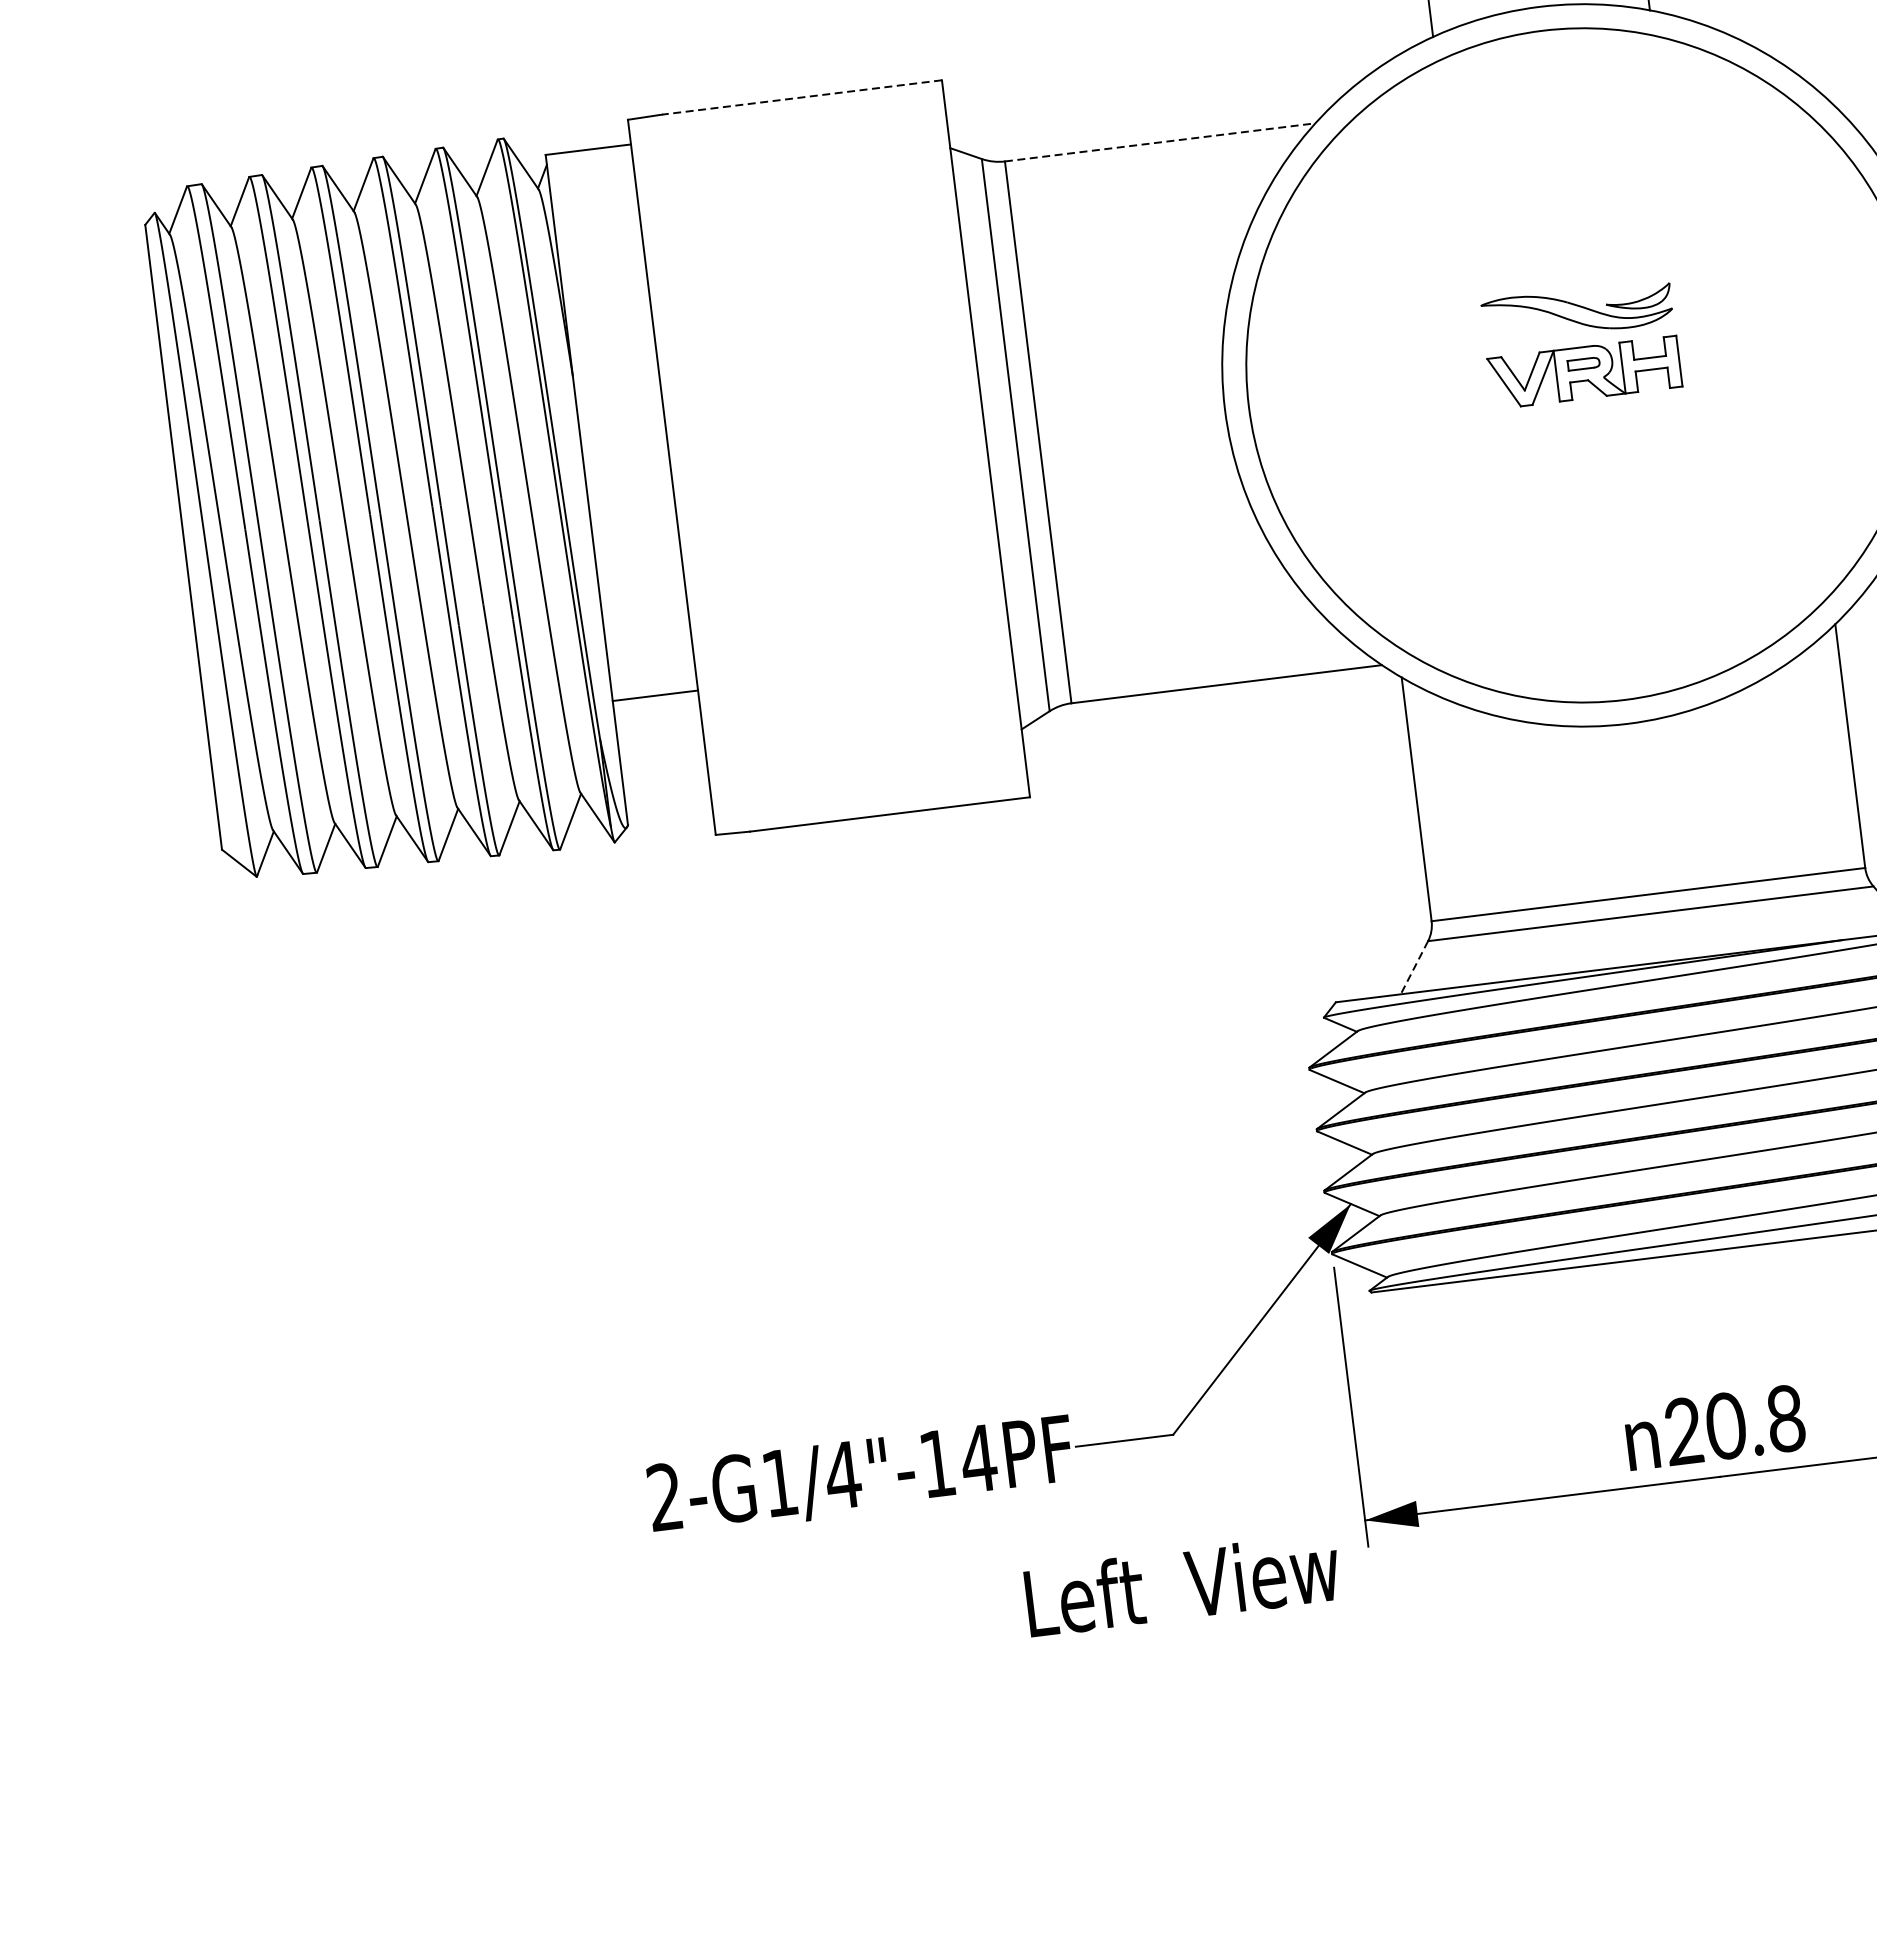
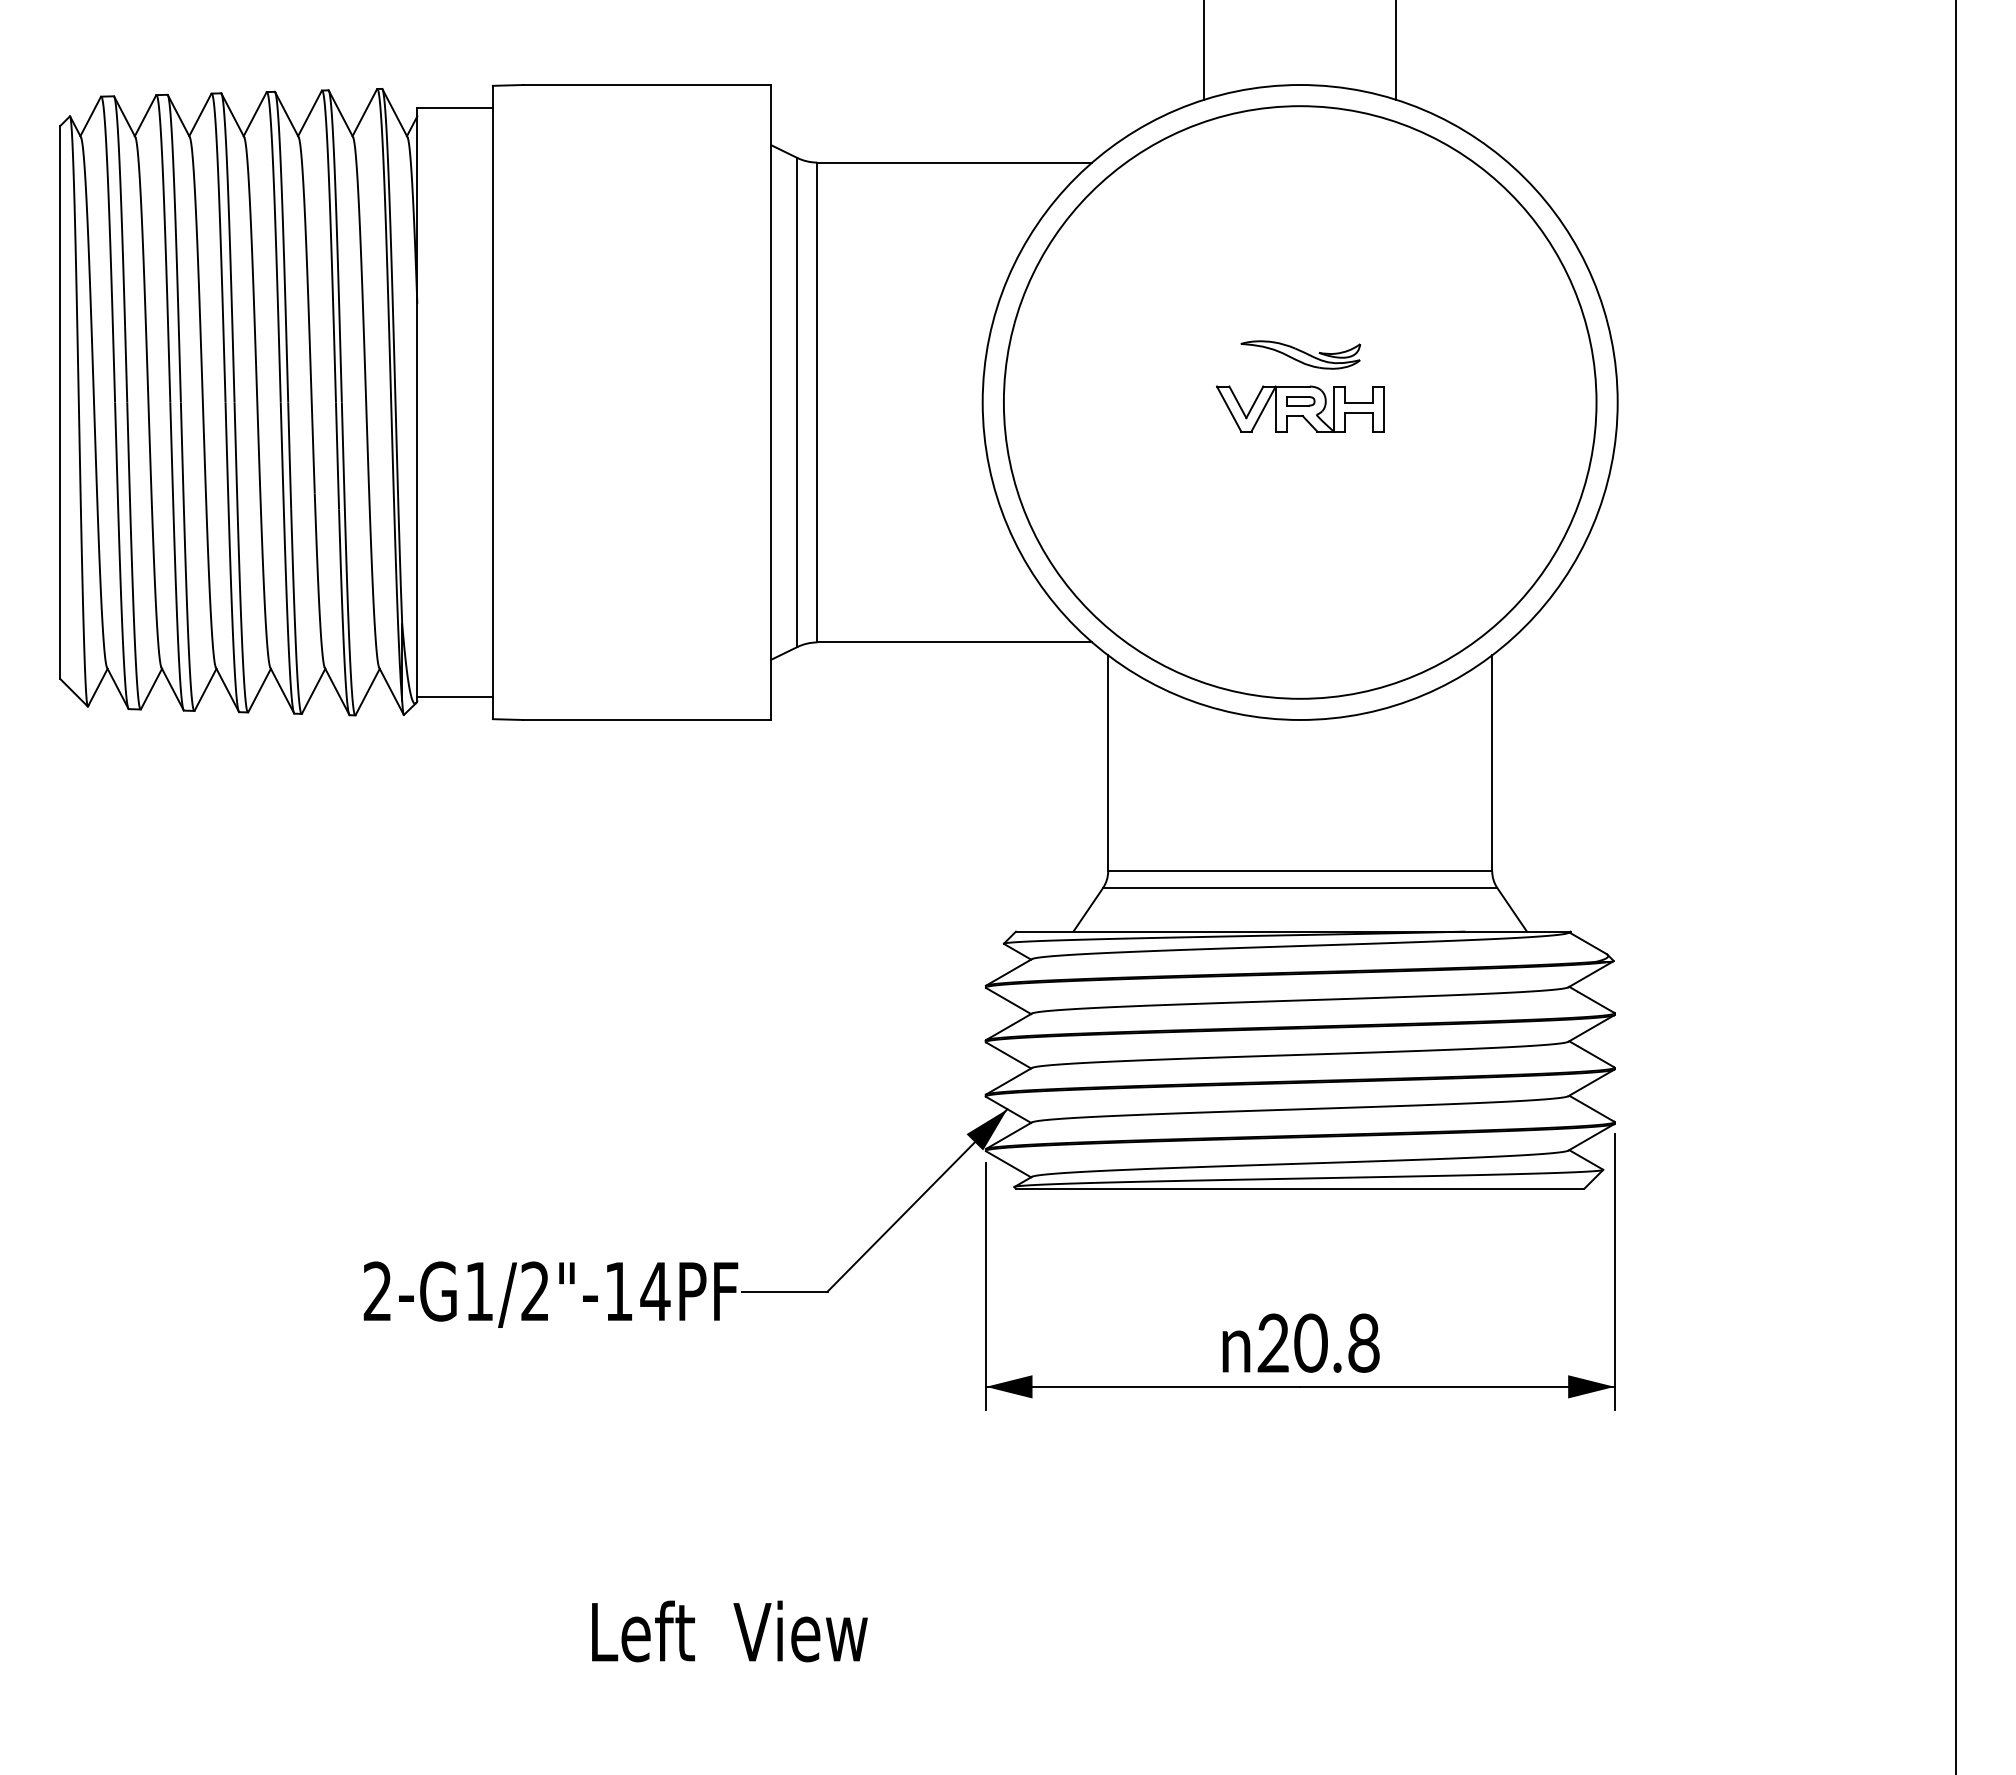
line: (802, 97) -> (647, 85), dashed -> solid
line: (1160, 142) -> (955, 162), dashed -> solid
part: (1577, 311) -> (1300, 354), size x0.71
line: (654, 696) -> (454, 697), moved
line: (1413, 968) -> (1087, 910), dashed -> solid
text: (843, 1474) -> (535, 1290), 2-G1/4"-14PF -> 2-G1/2"-14PF
text: (1182, 1584) -> (729, 1631), moved

